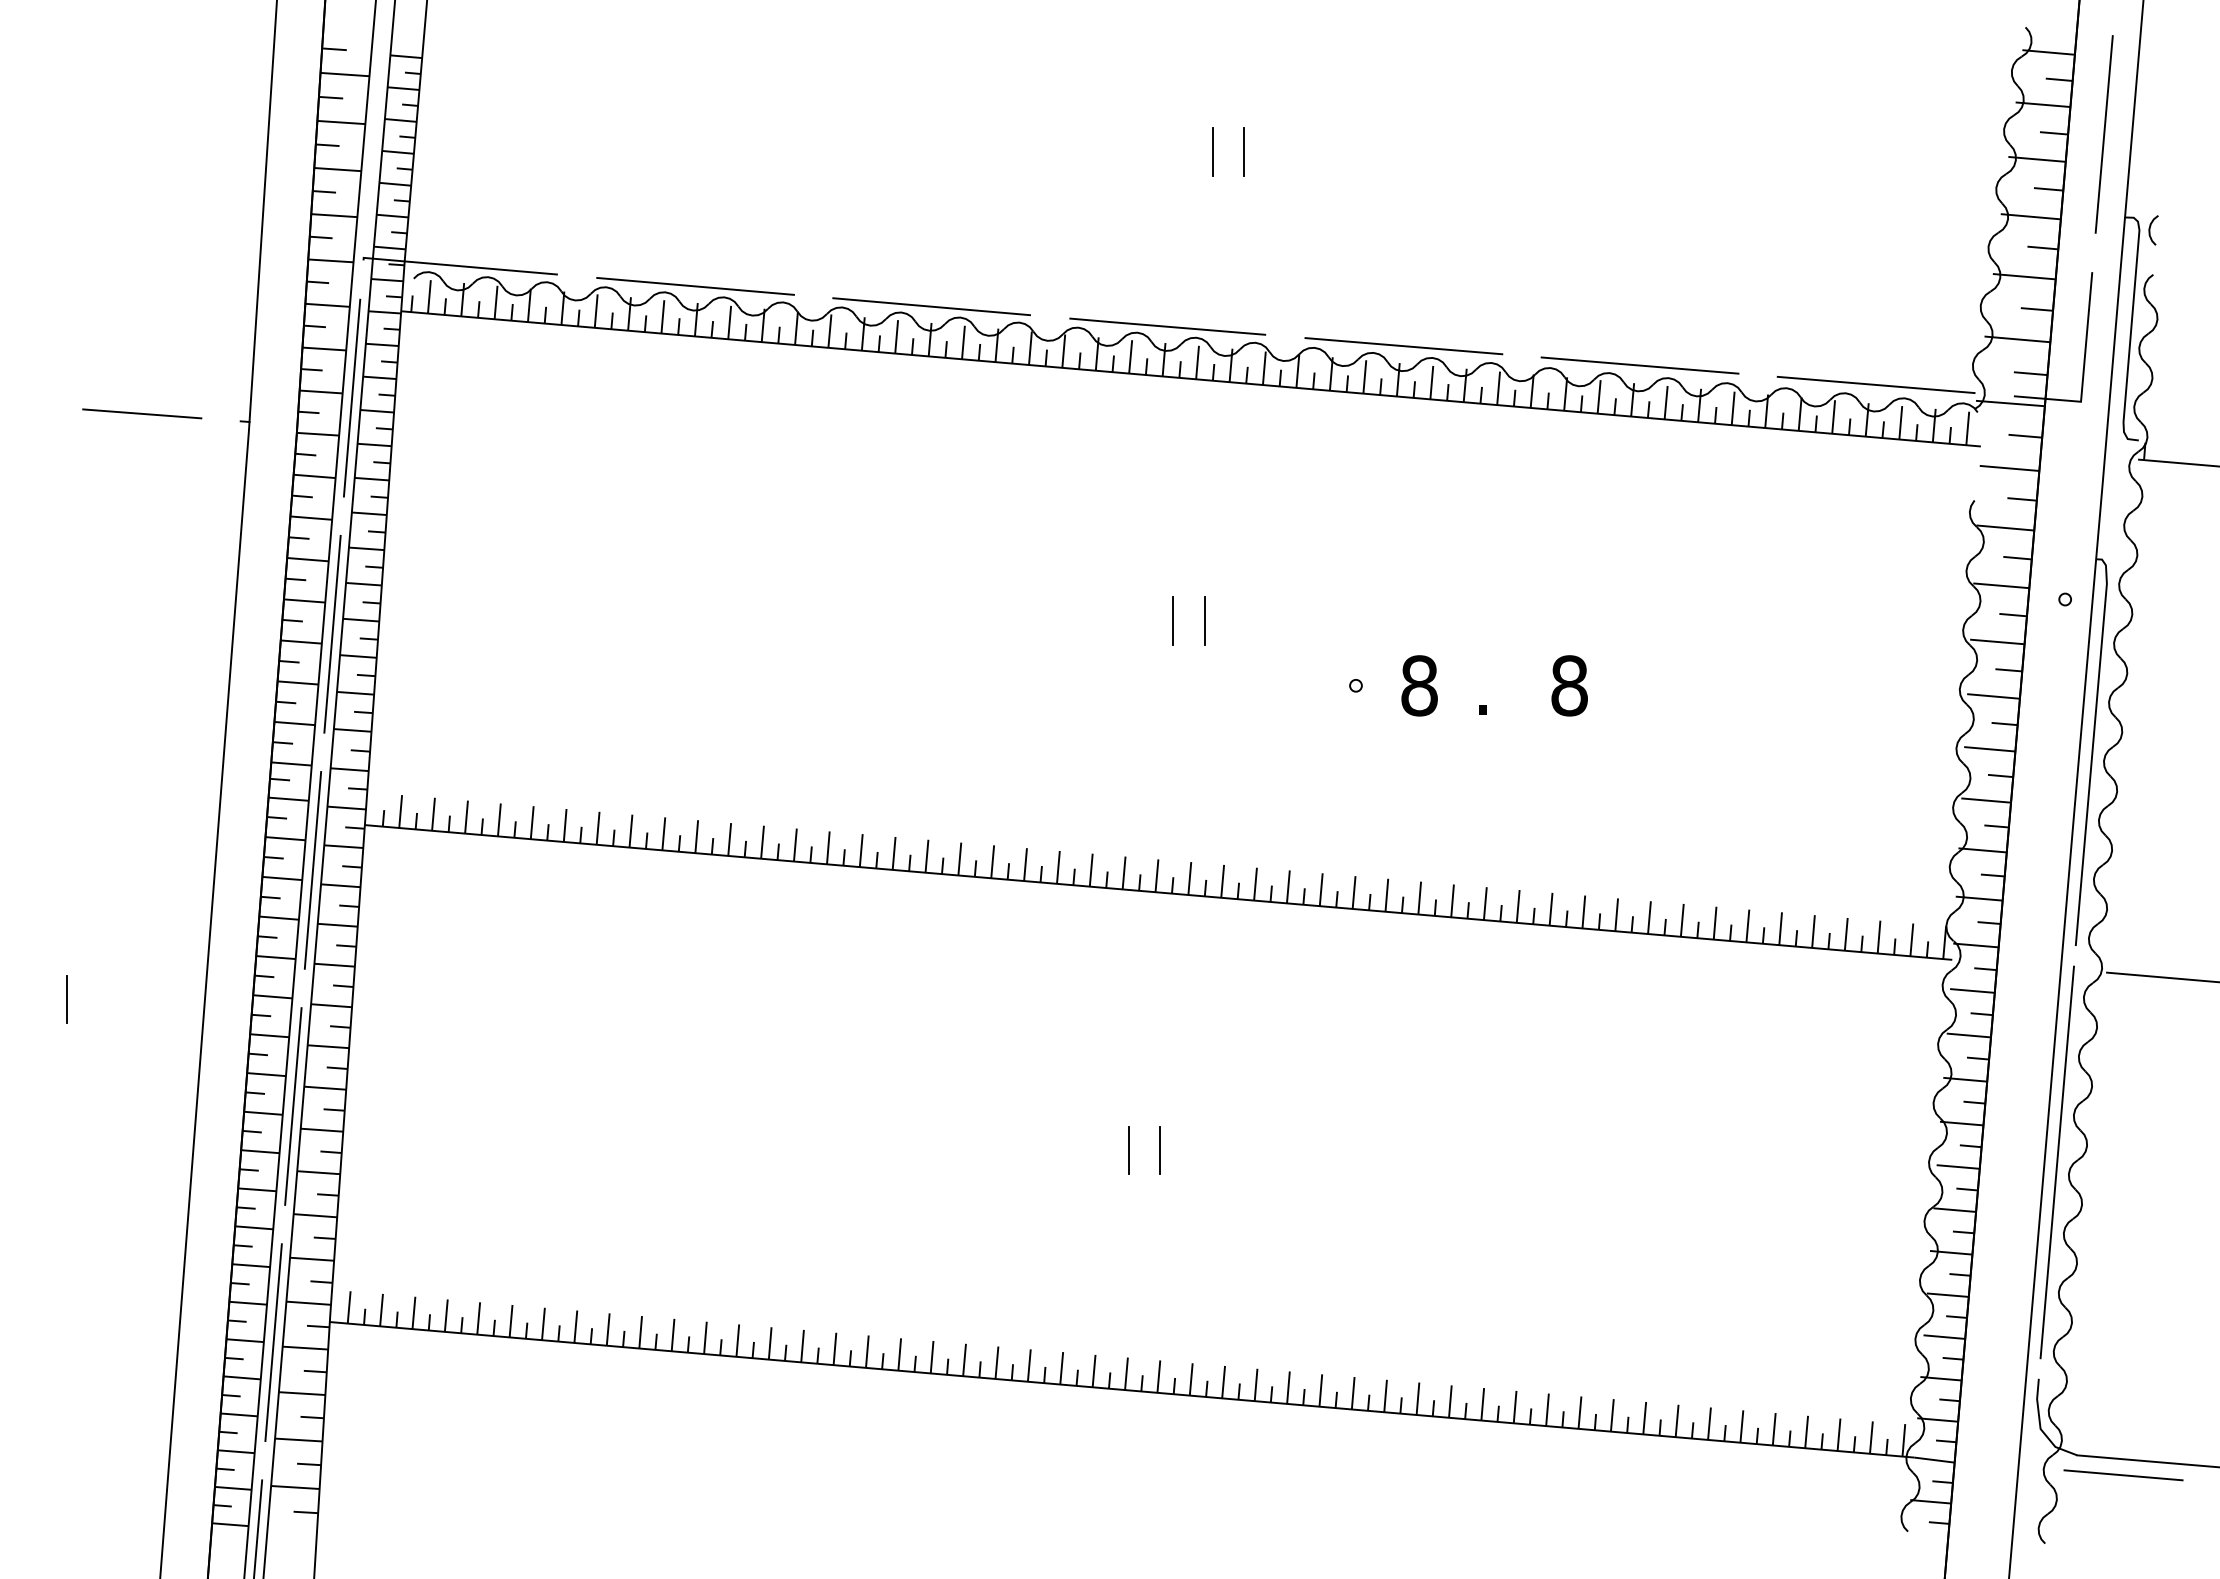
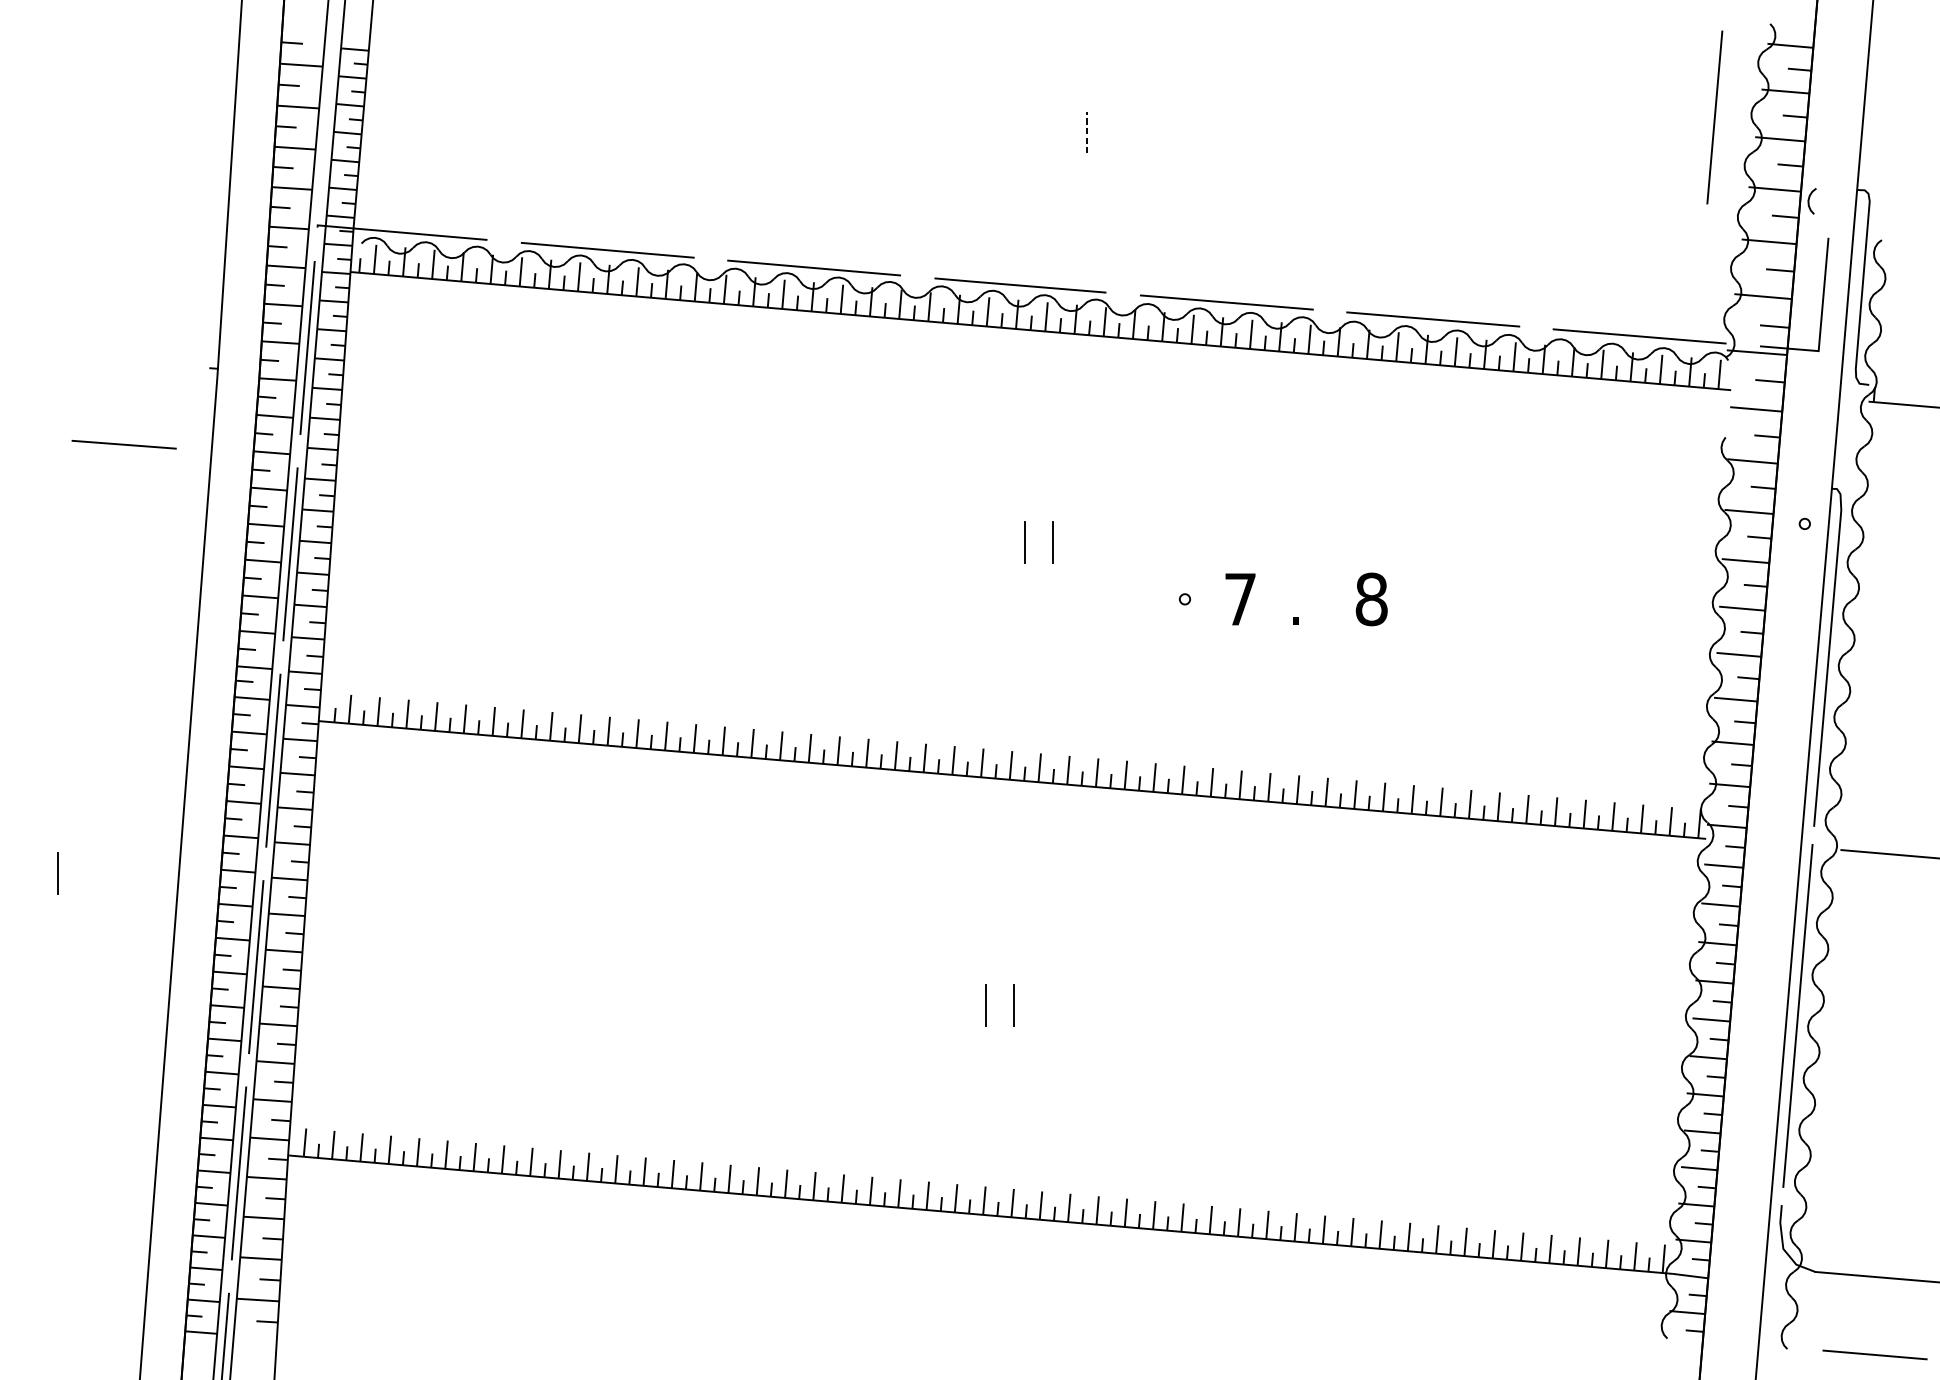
line: (2103, 134) -> (1714, 117), moved
line: (1212, 151) -> (1059, 132), removed
line: (1244, 151) -> (1087, 132), solid -> dashed
curve: (2150, 230) -> (1809, 201), moved
line: (142, 413) -> (124, 444), moved
text: (1419, 685) -> (1240, 599), 8 -> 7
line: (2123, 1475) -> (1875, 1355), moved

